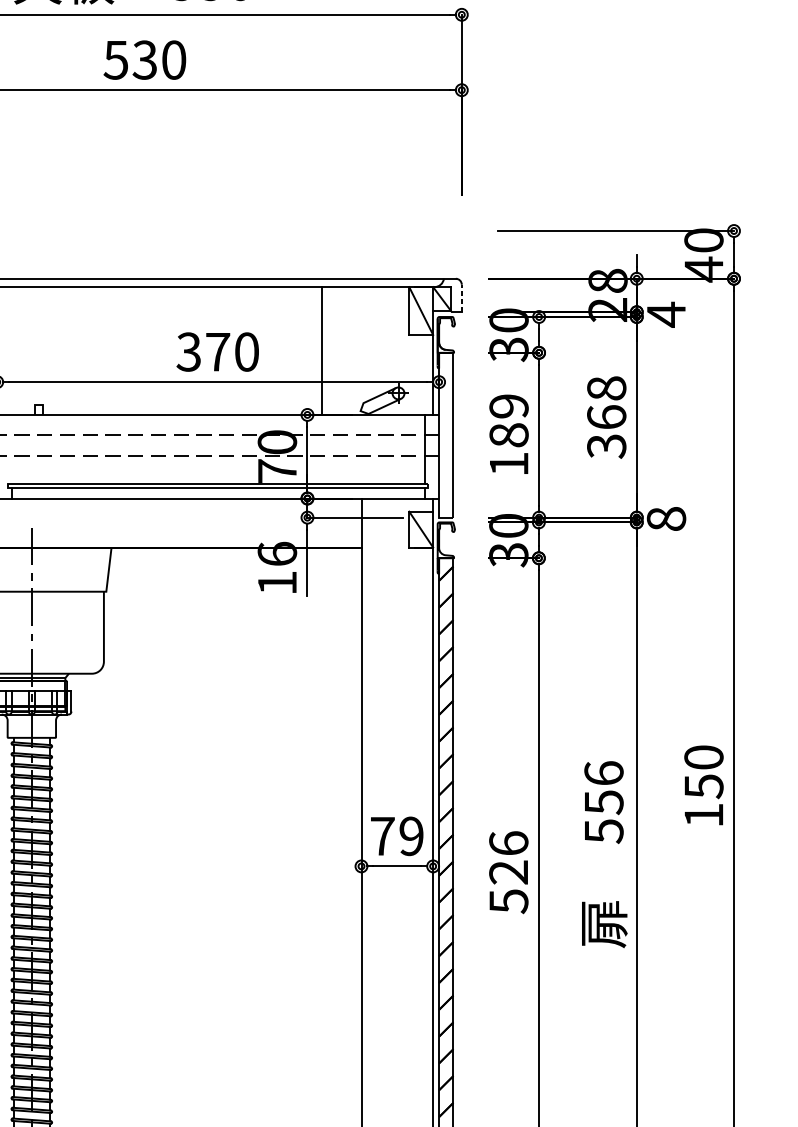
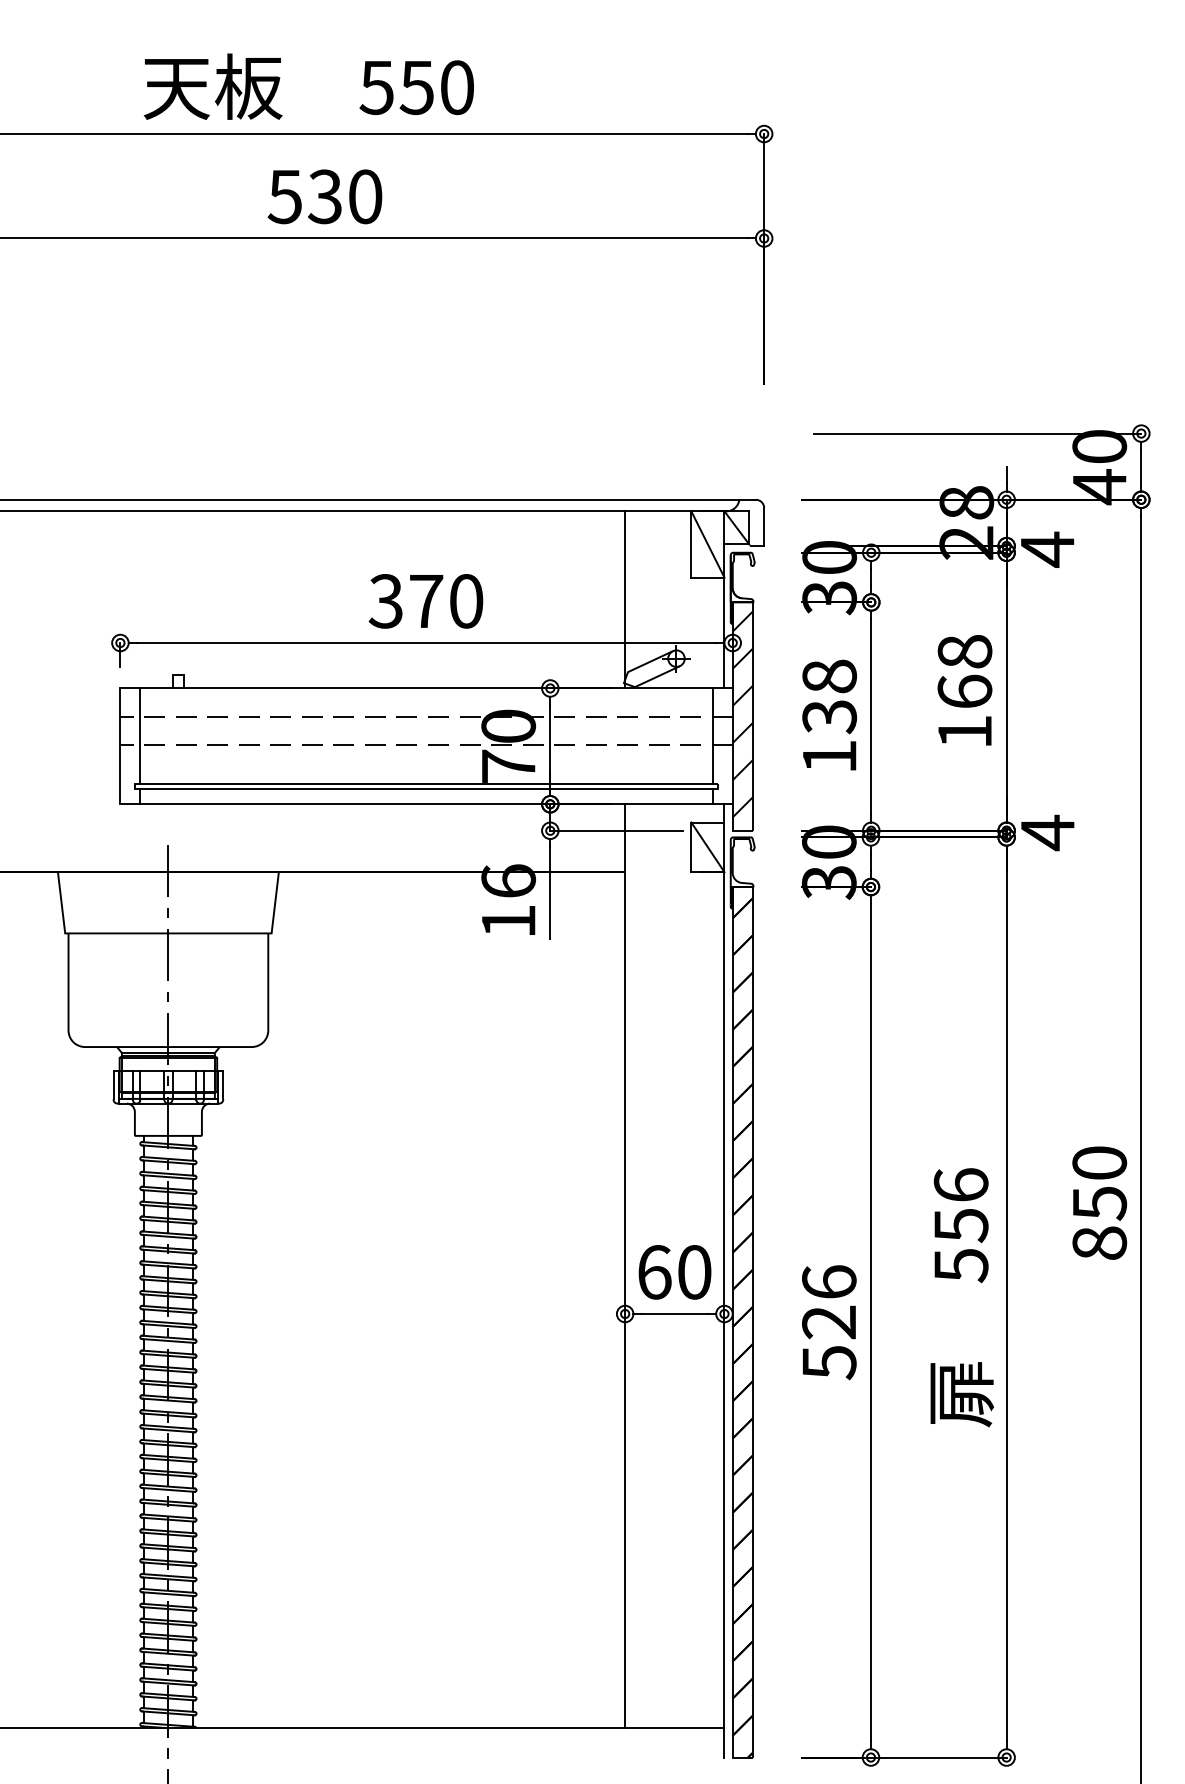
line: (462, 298) -> (764, 526), dashed -> solid
line: (322, 350) -> (625, 599), moved
text: (508, 420) -> (829, 696), 189 -> 138
hatch: (446, 433) -> (742, 714), added
text: (606, 446) -> (964, 732), 368 -> 168
line: (11, 449) -> (140, 736), added
text: (666, 518) -> (1047, 832), 8 -> 4
text: (703, 814) -> (1099, 1242), 150 -> 850
text: (397, 836) -> (674, 1272), 79 -> 60

